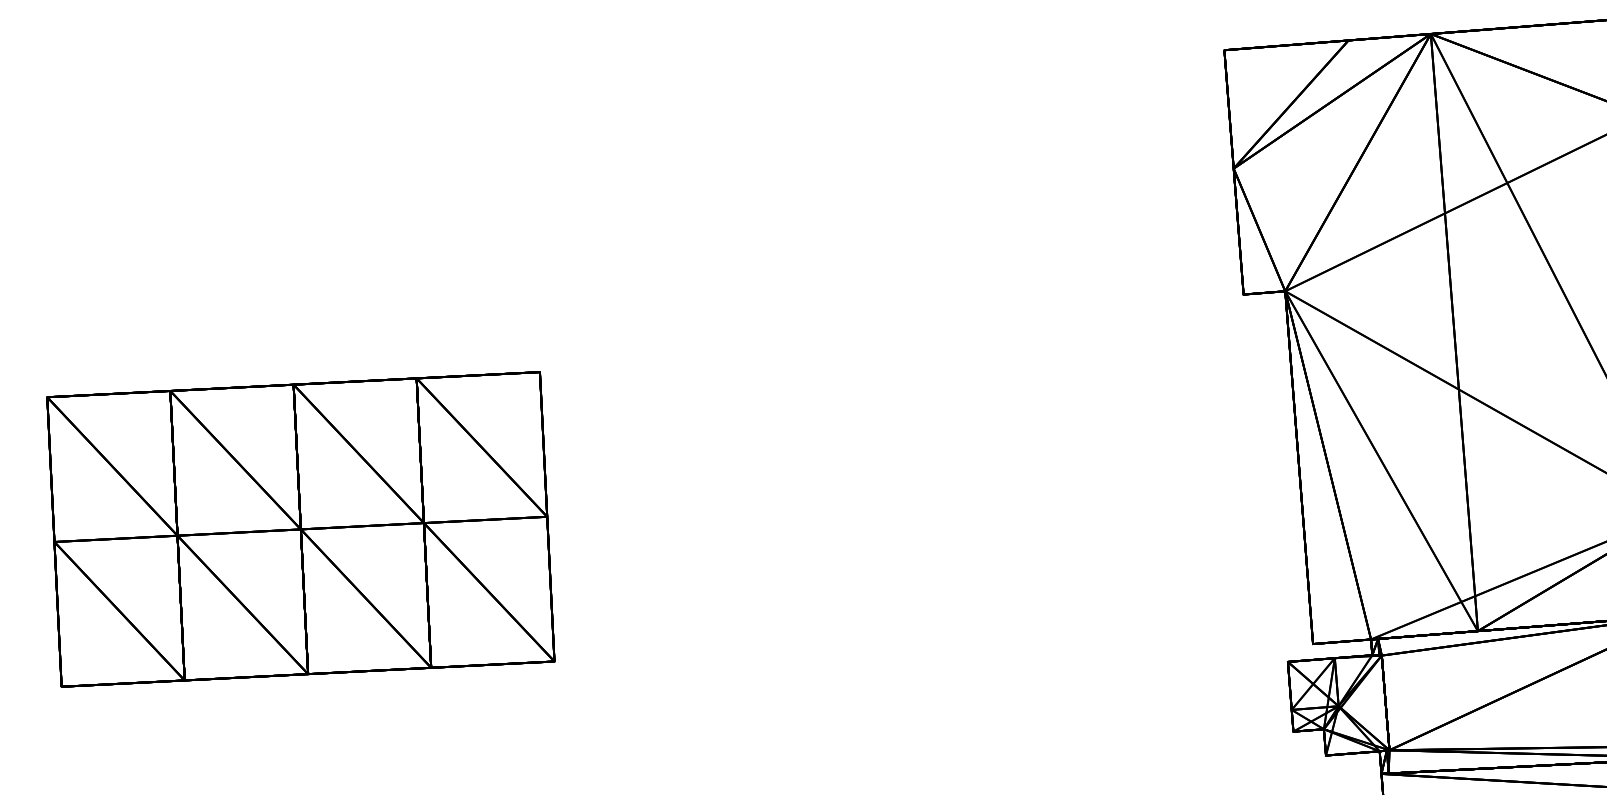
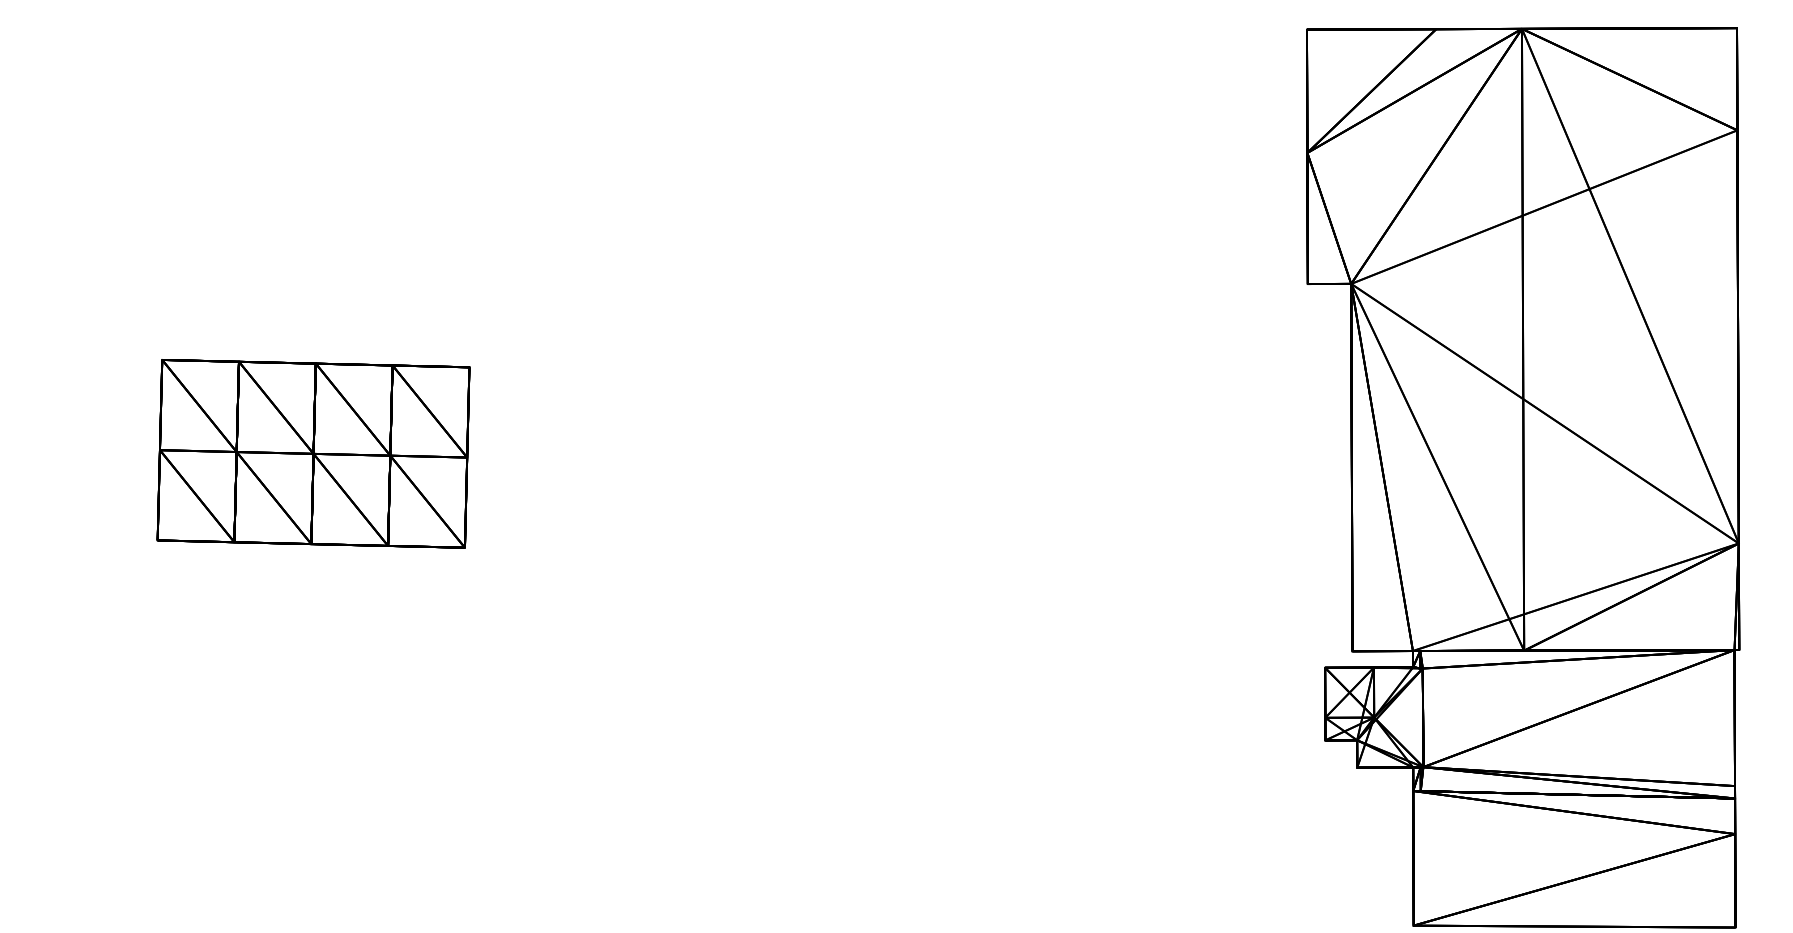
part: (300, 529) -> (313, 453), size x0.6

